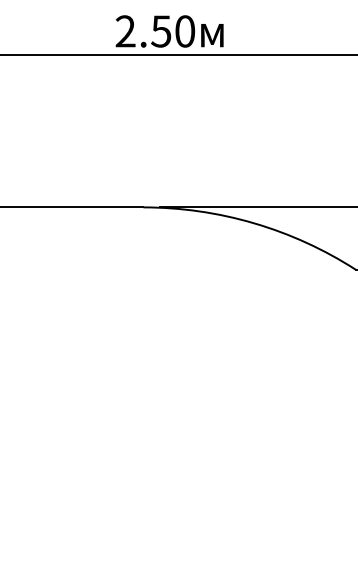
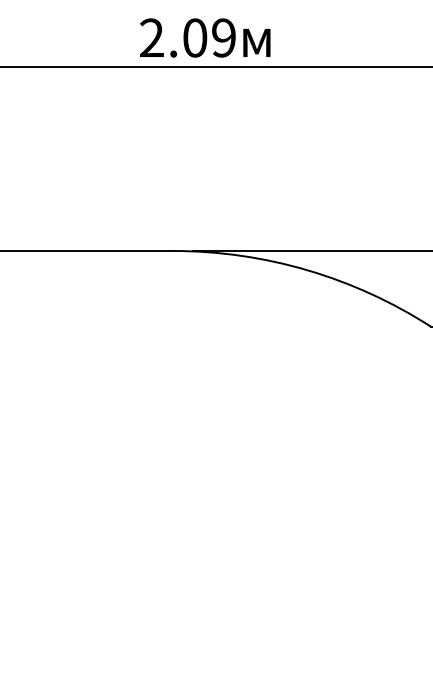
text: (172, 31) -> (208, 37), 2.50 -> 2.09

